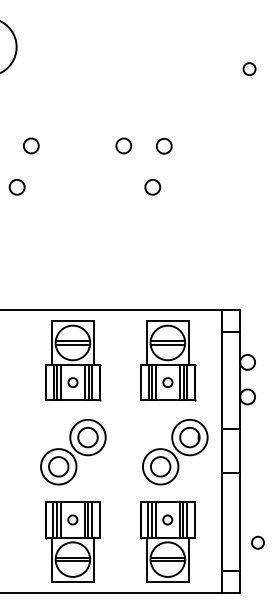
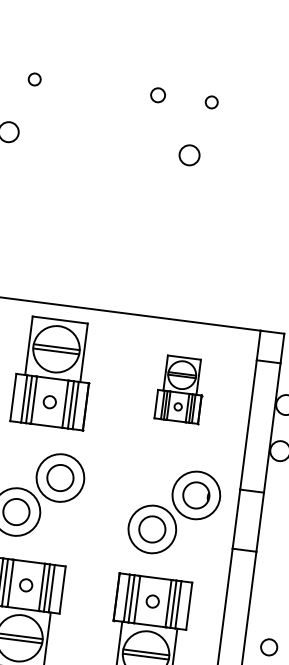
circle: (31, 145) -> (34, 78), size x0.6
circle: (123, 145) -> (157, 94), size x0.7
circle: (163, 145) -> (211, 101), size x0.6
part: (168, 360) -> (180, 389), size x0.6

